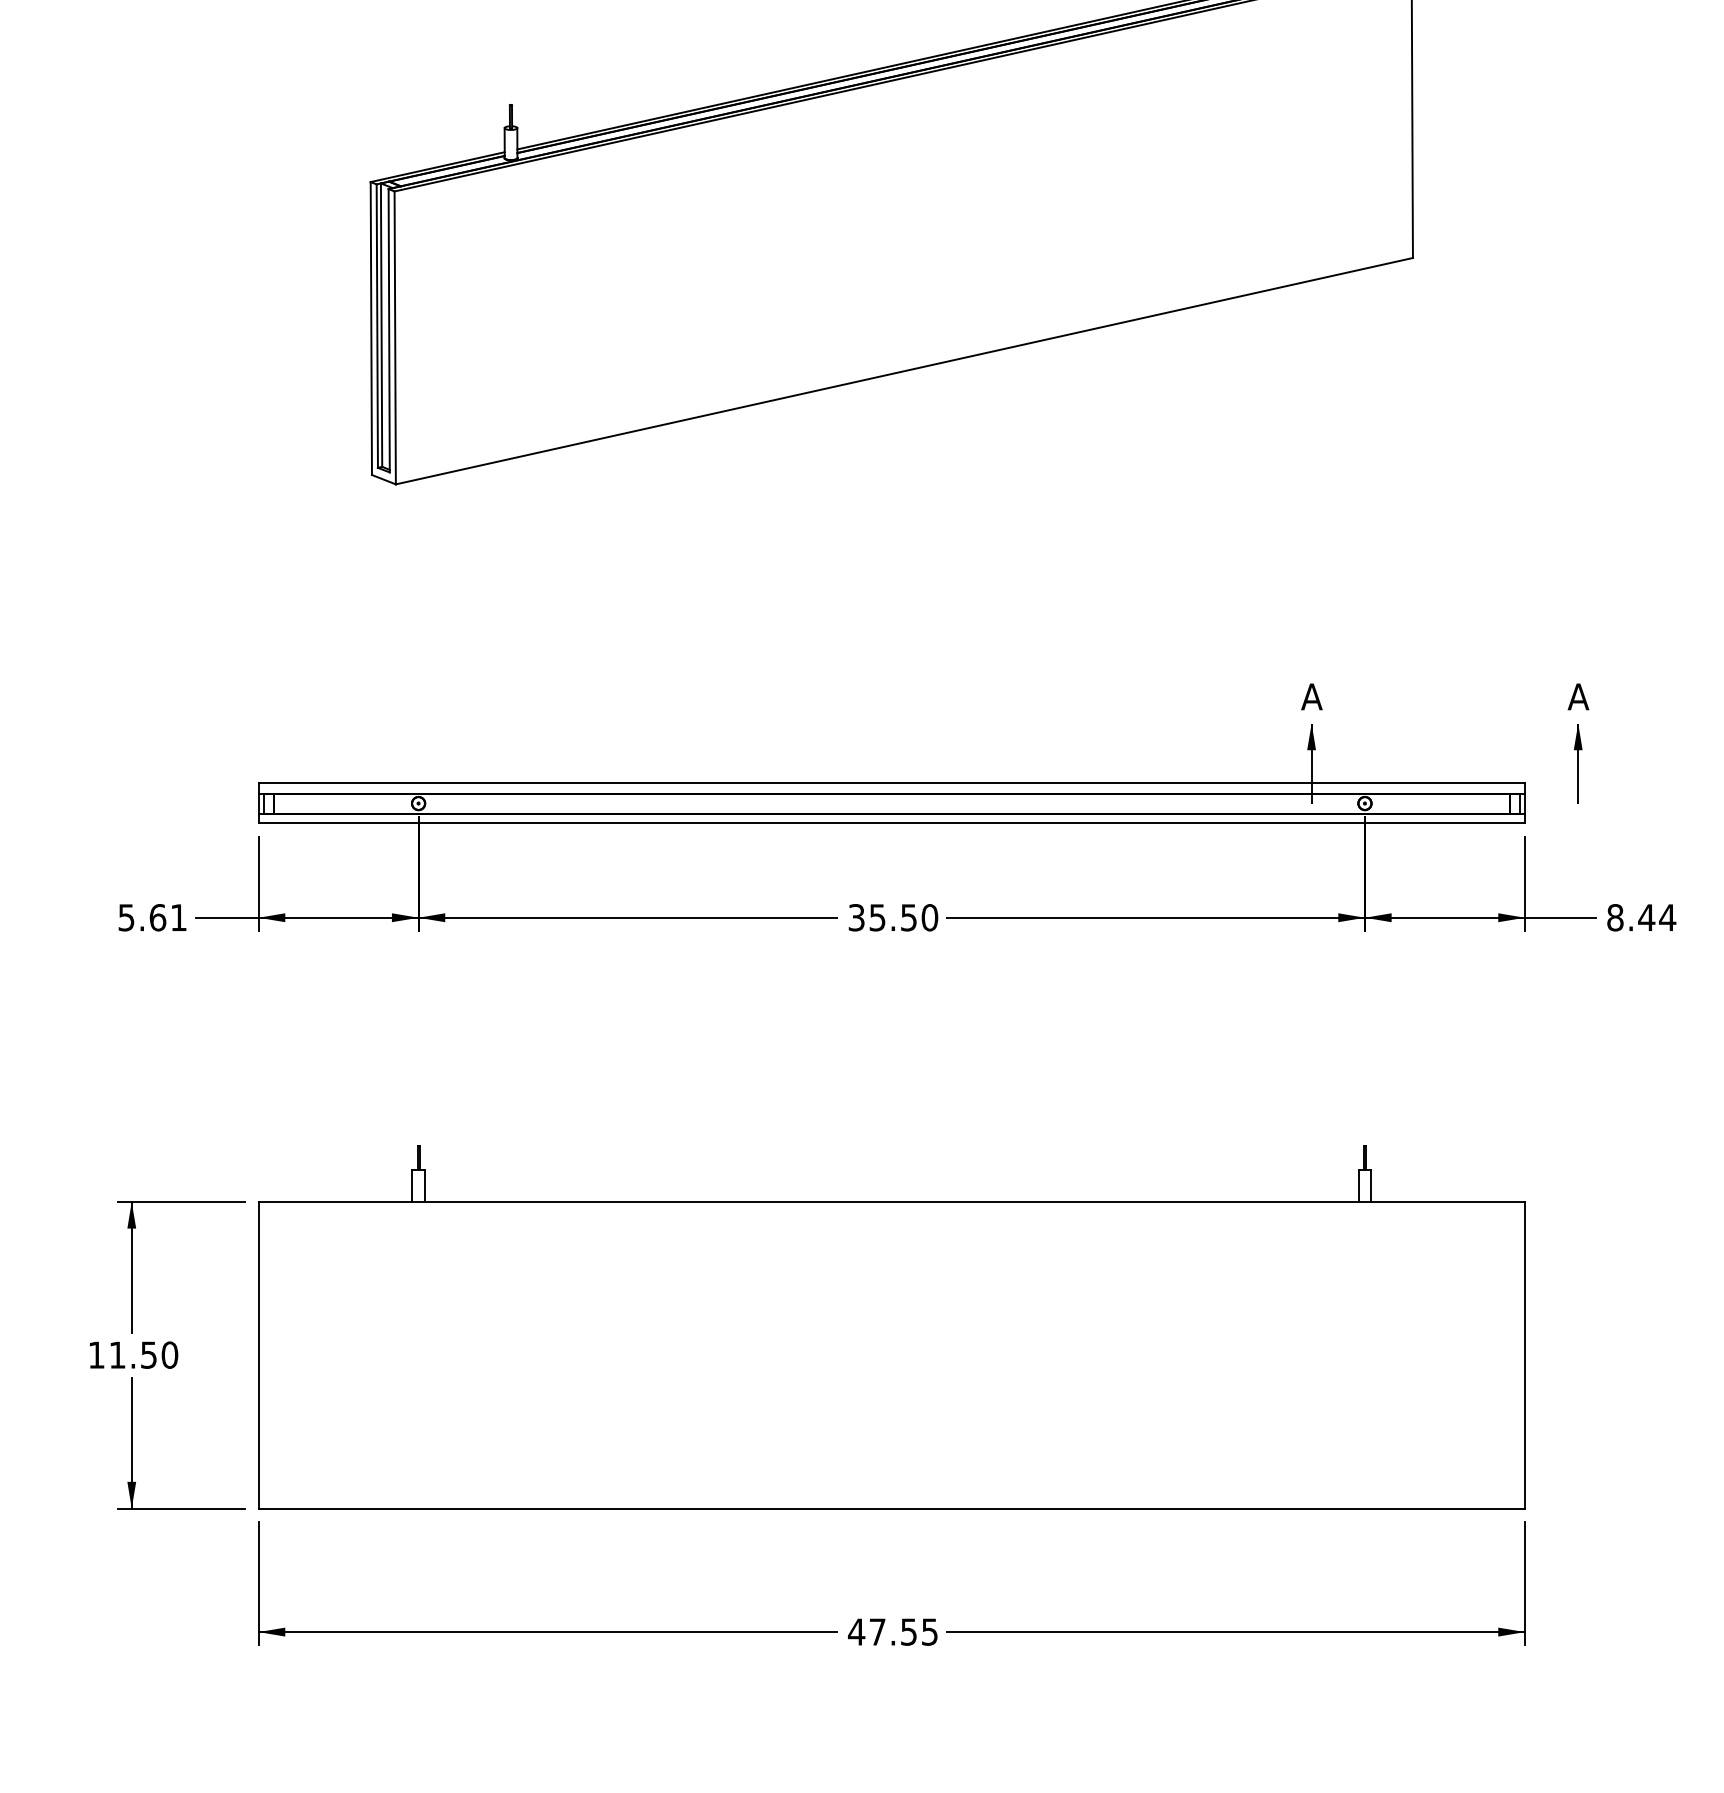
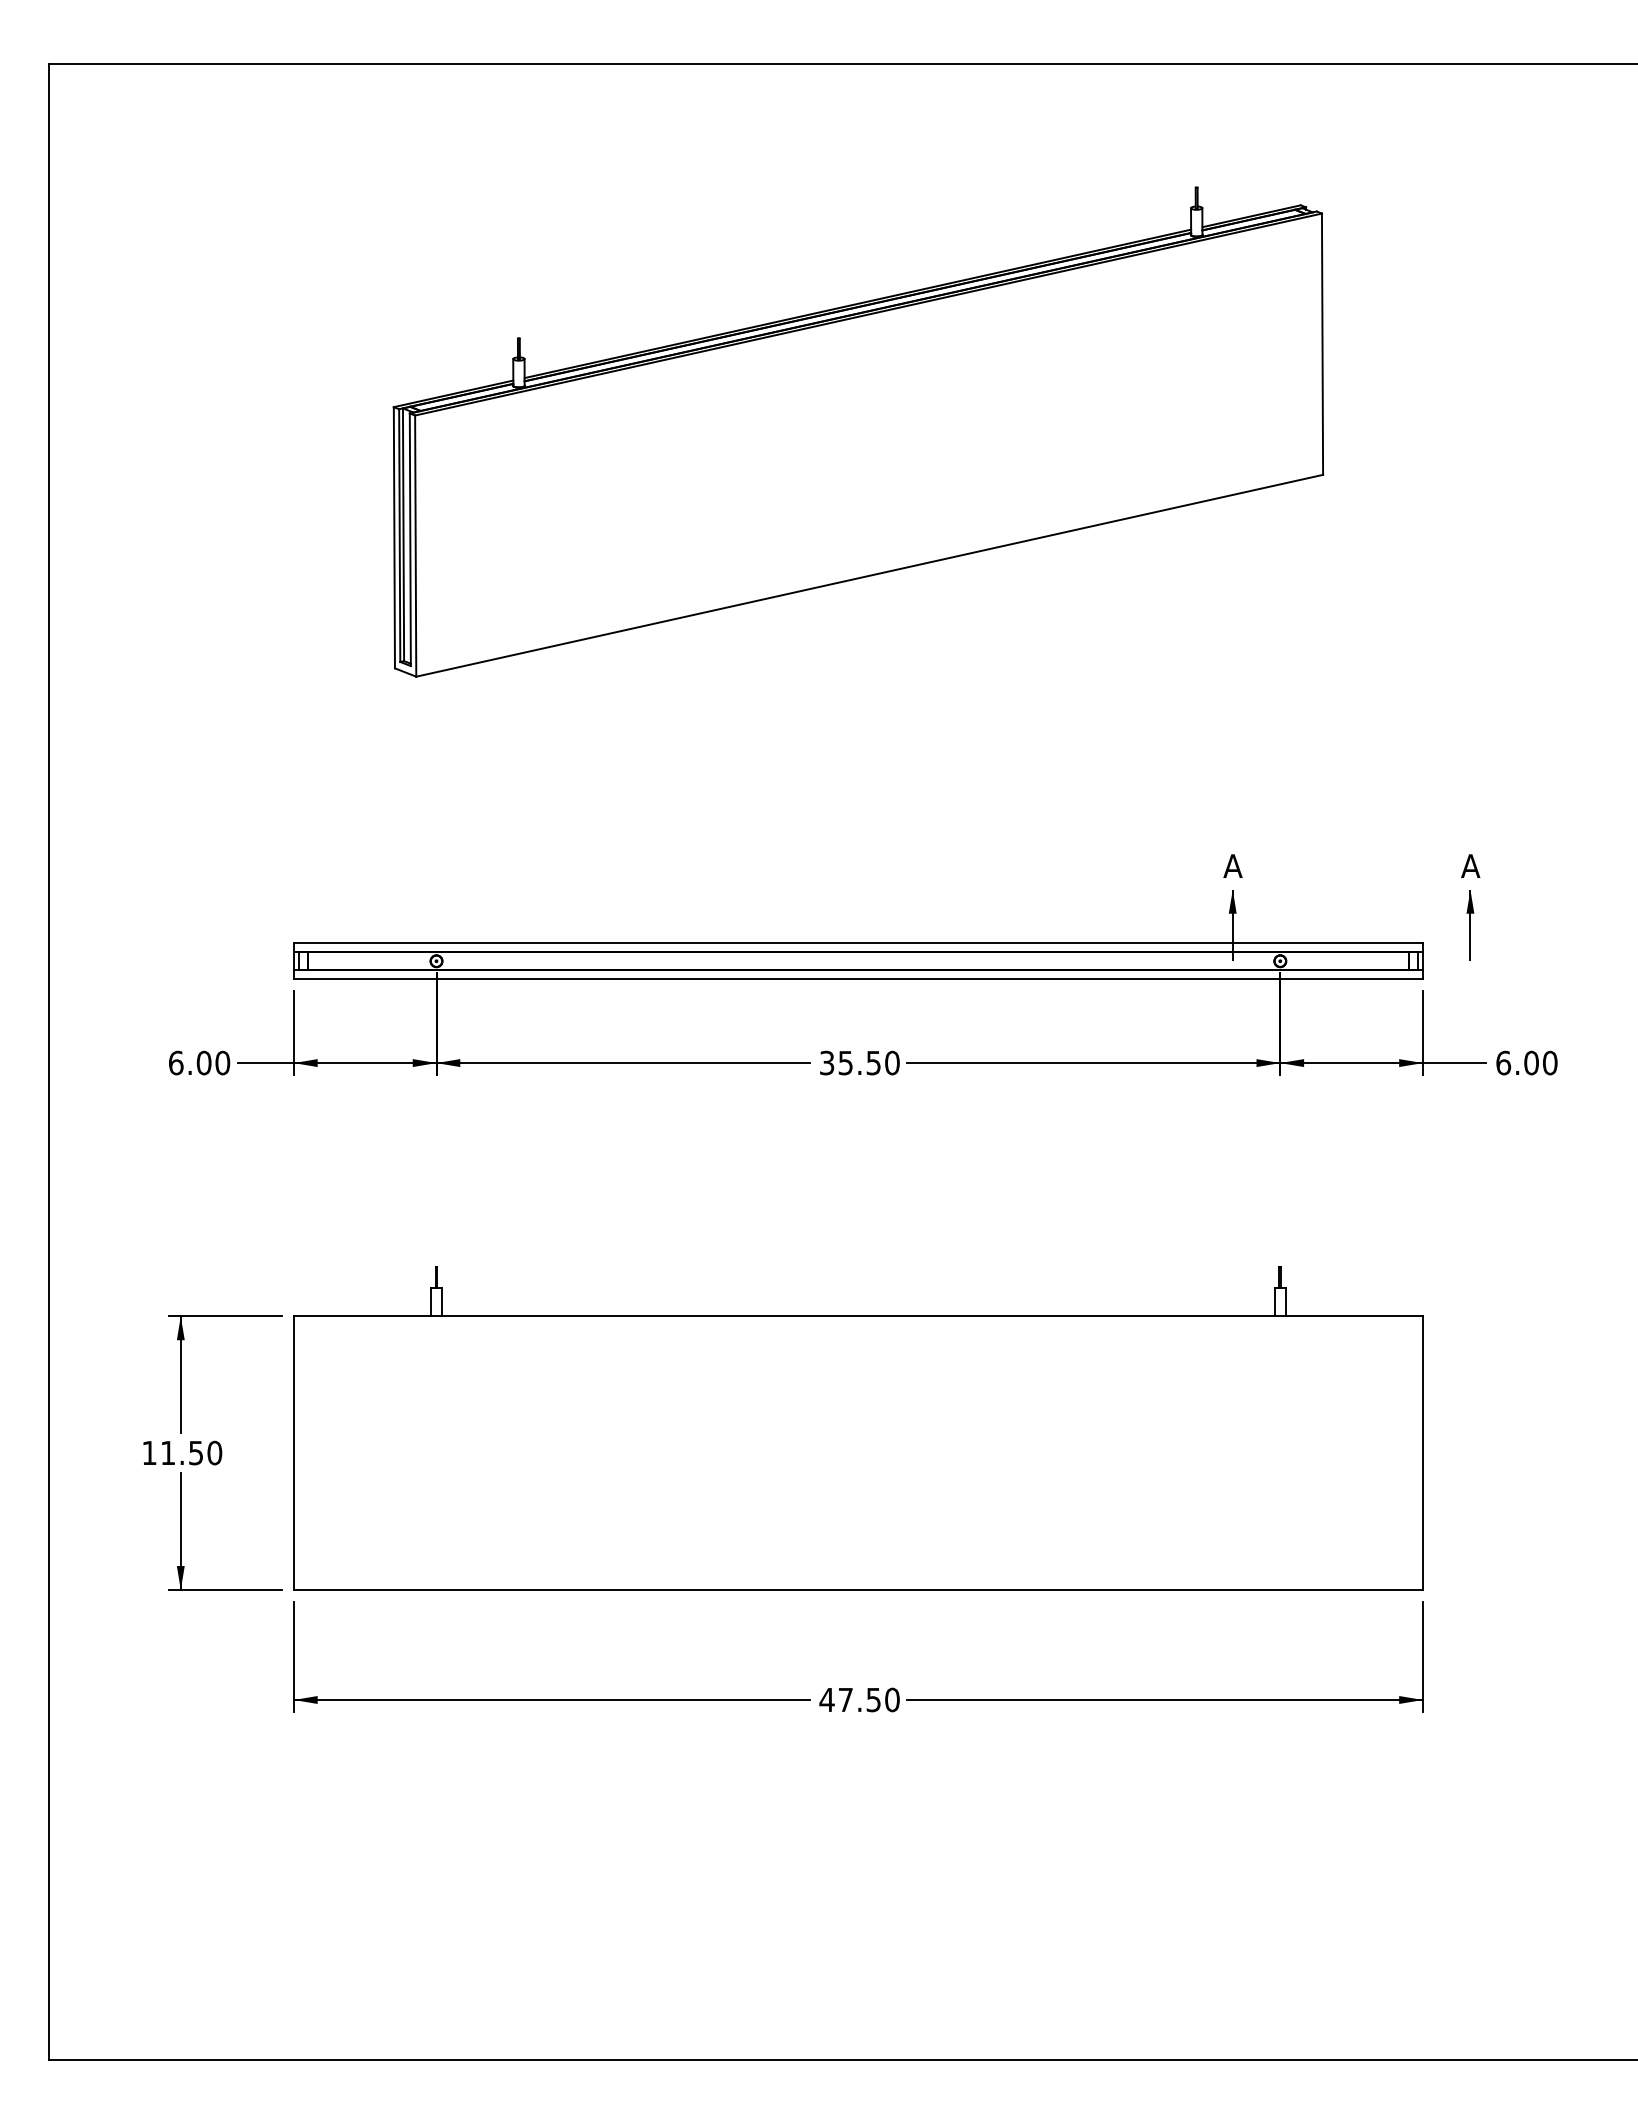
text: (152, 917) -> (199, 1062), 5.61 -> 6.00
text: (1641, 917) -> (1526, 1062), 8.44 -> 6.00
text: (930, 1631) -> (892, 1699), 47.55 -> 47.50

